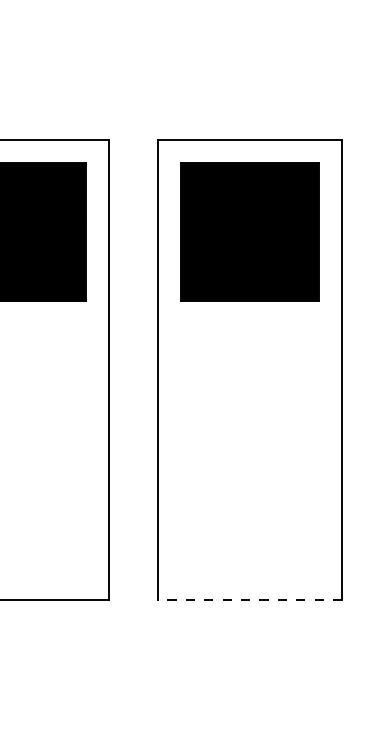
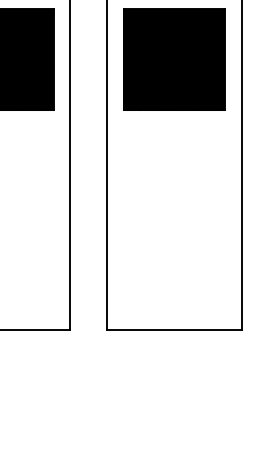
line: (250, 600) -> (174, 329), dashed -> solid

